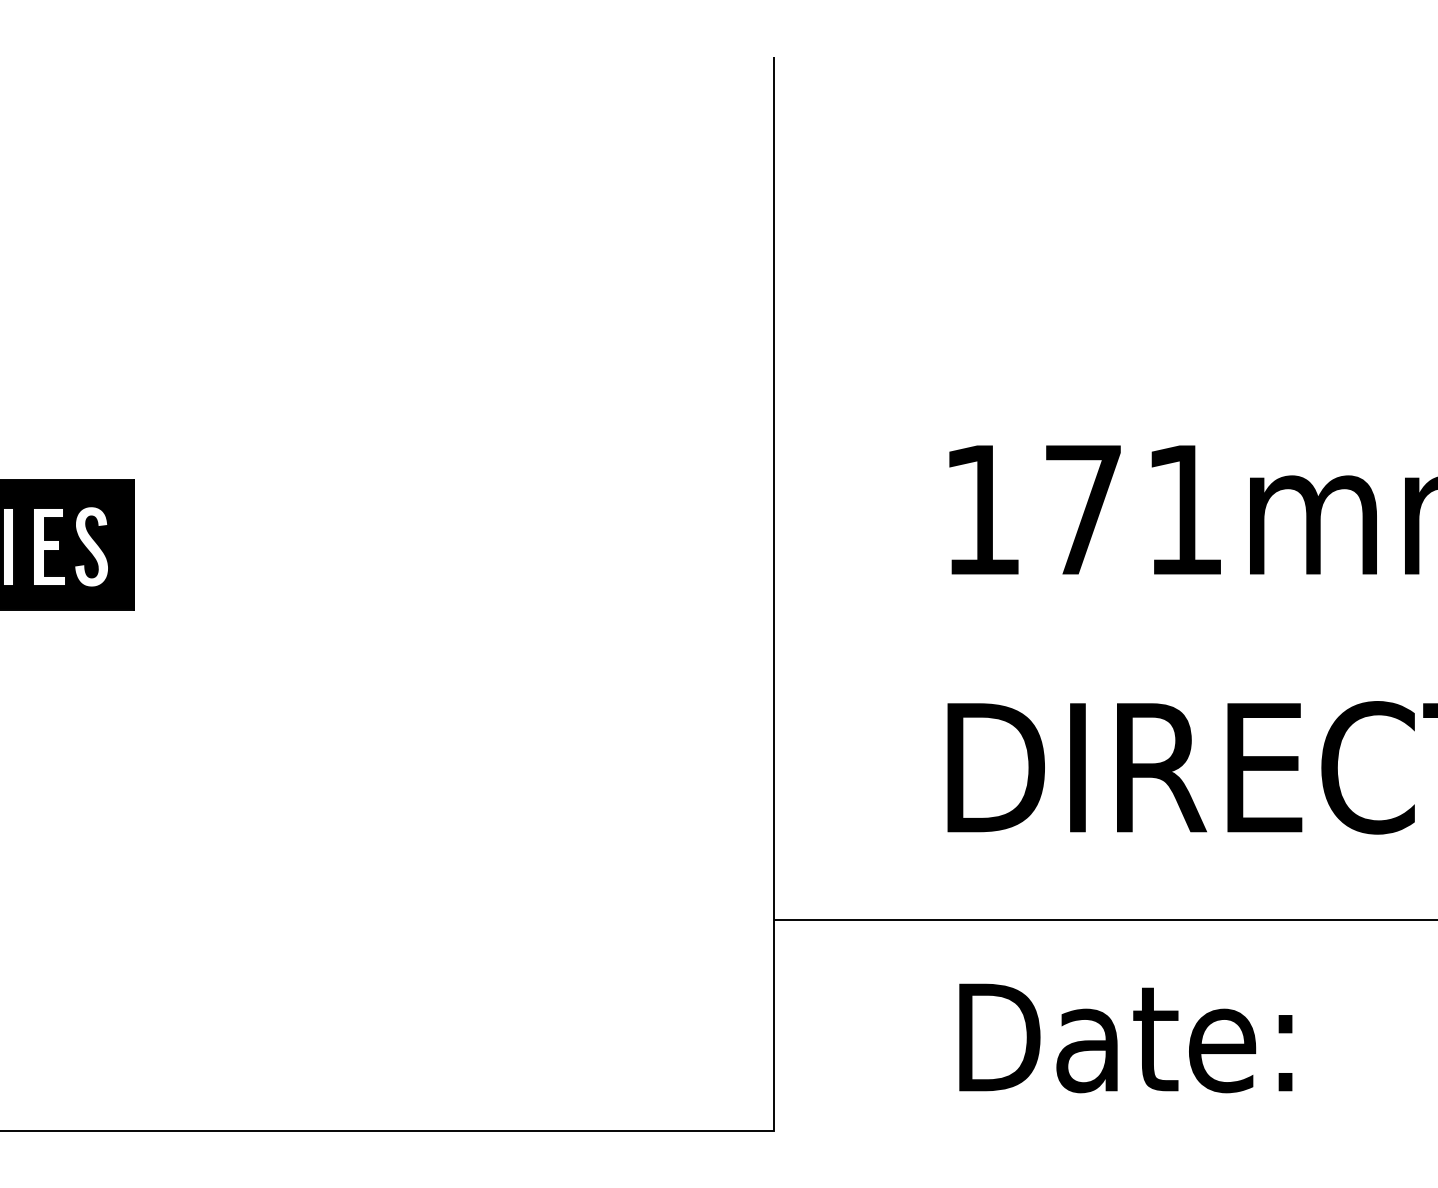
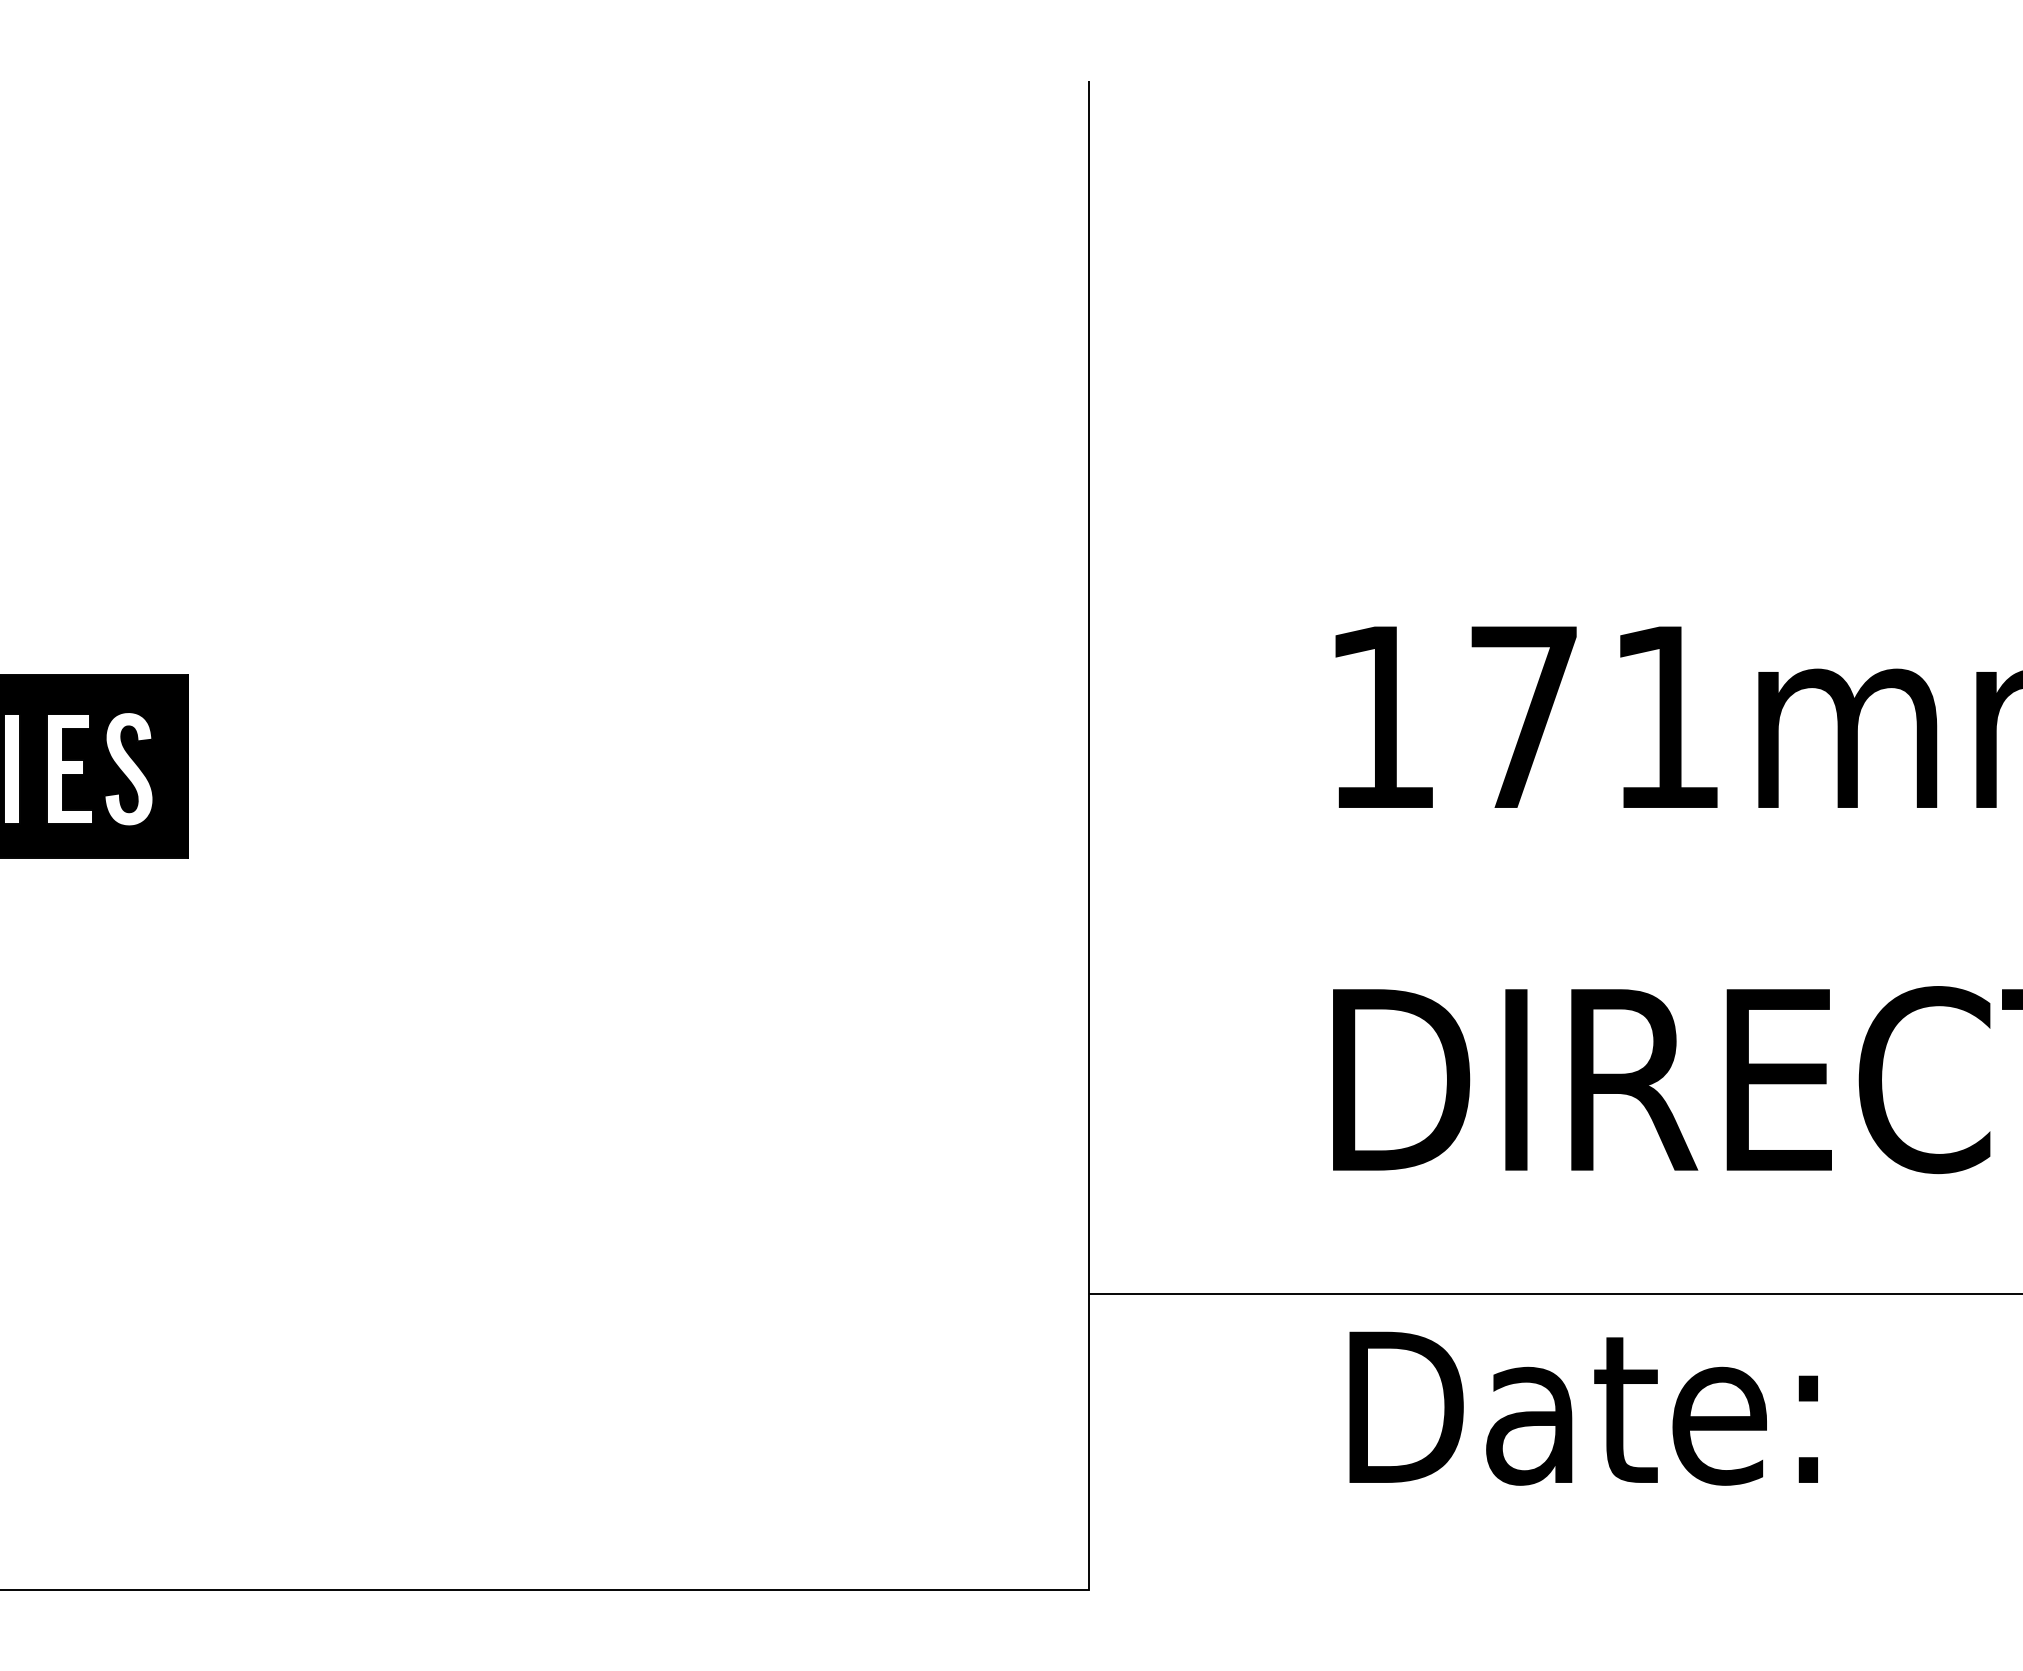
text: (1125, 1038) -> (1583, 1408), moved

